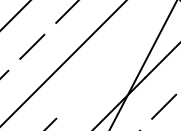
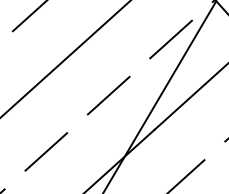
line: (152, 22) -> (171, 38), added
line: (116, 58) -> (109, 95), added
line: (80, 94) -> (46, 151), added

